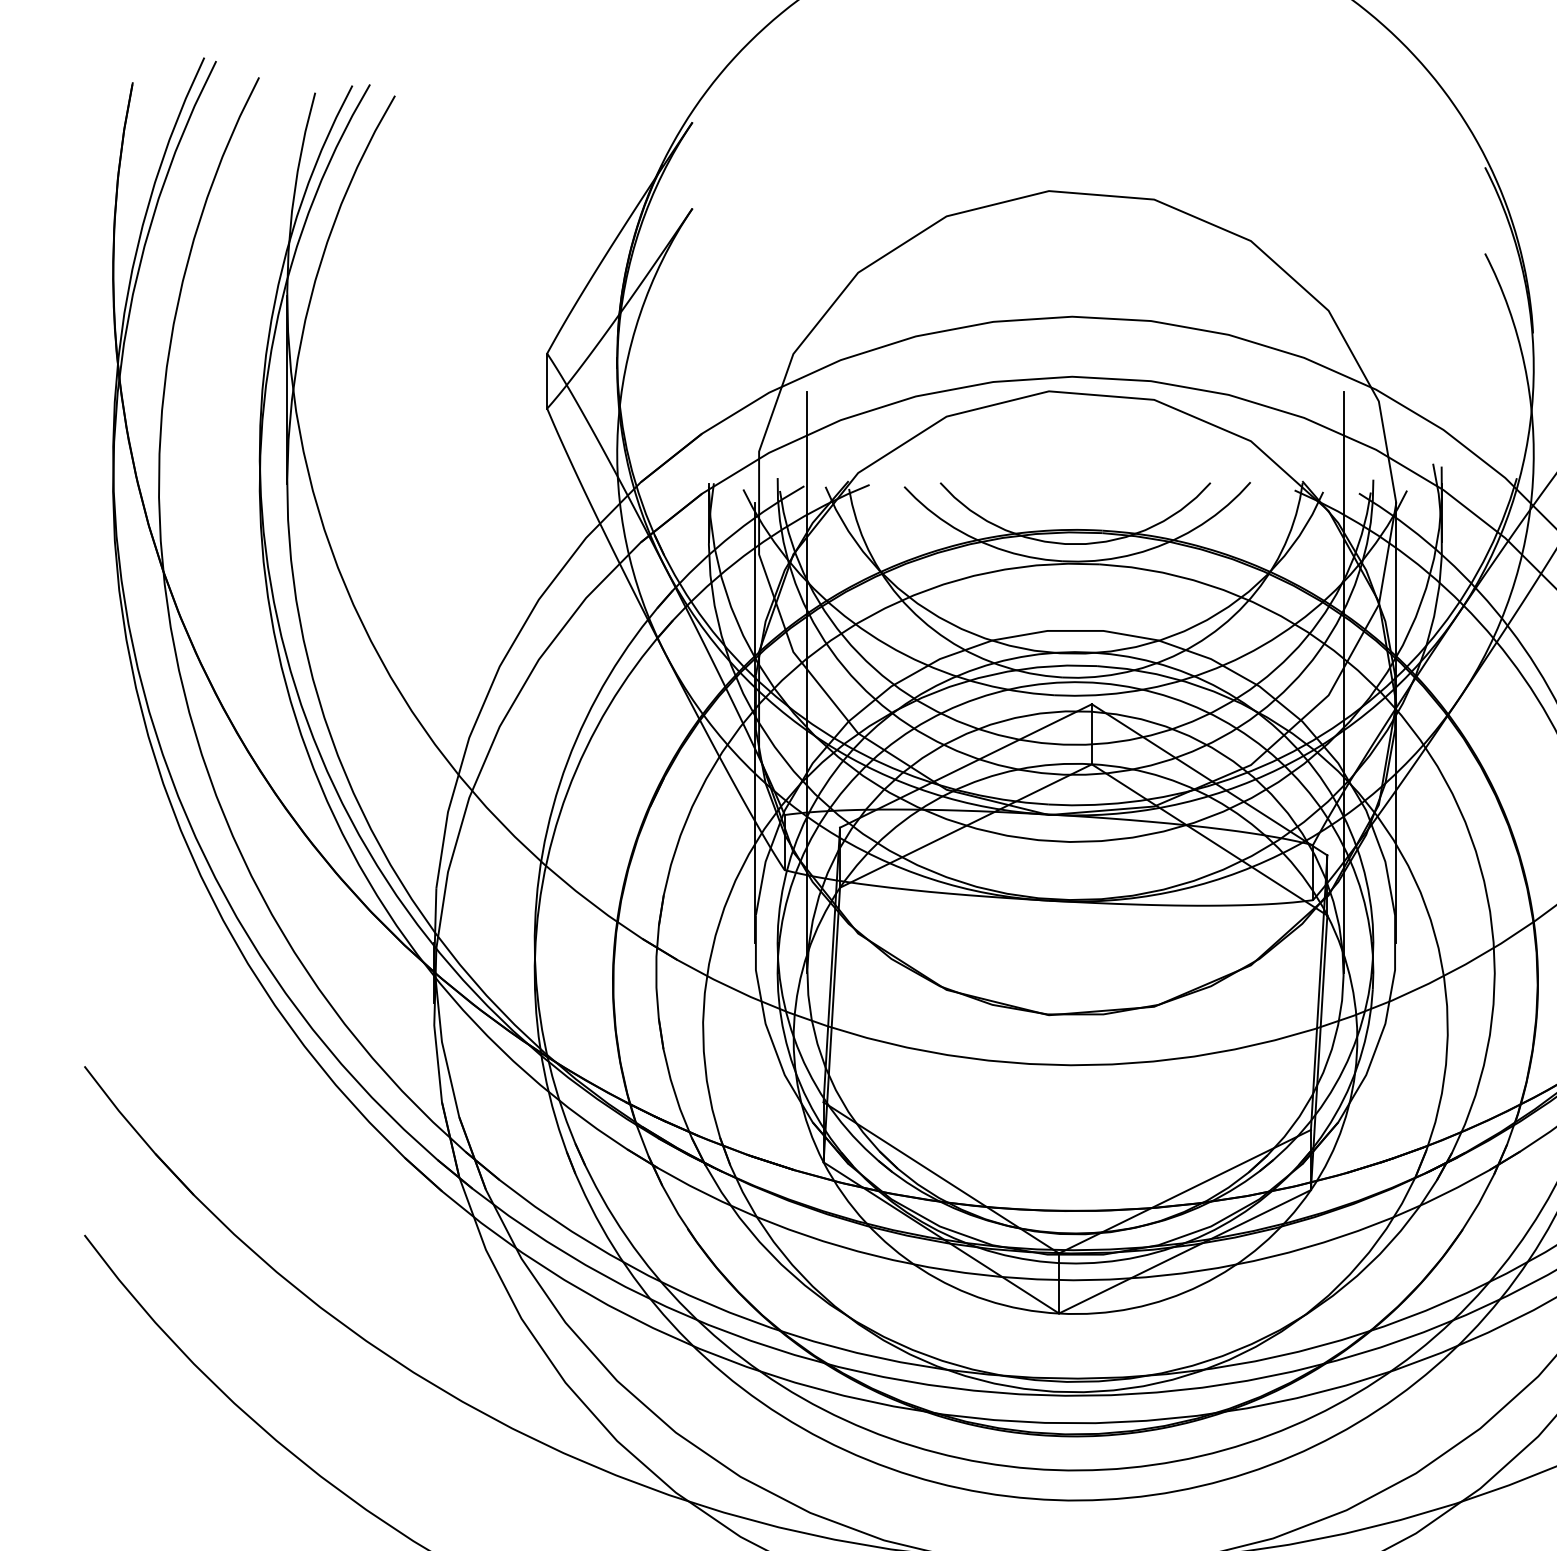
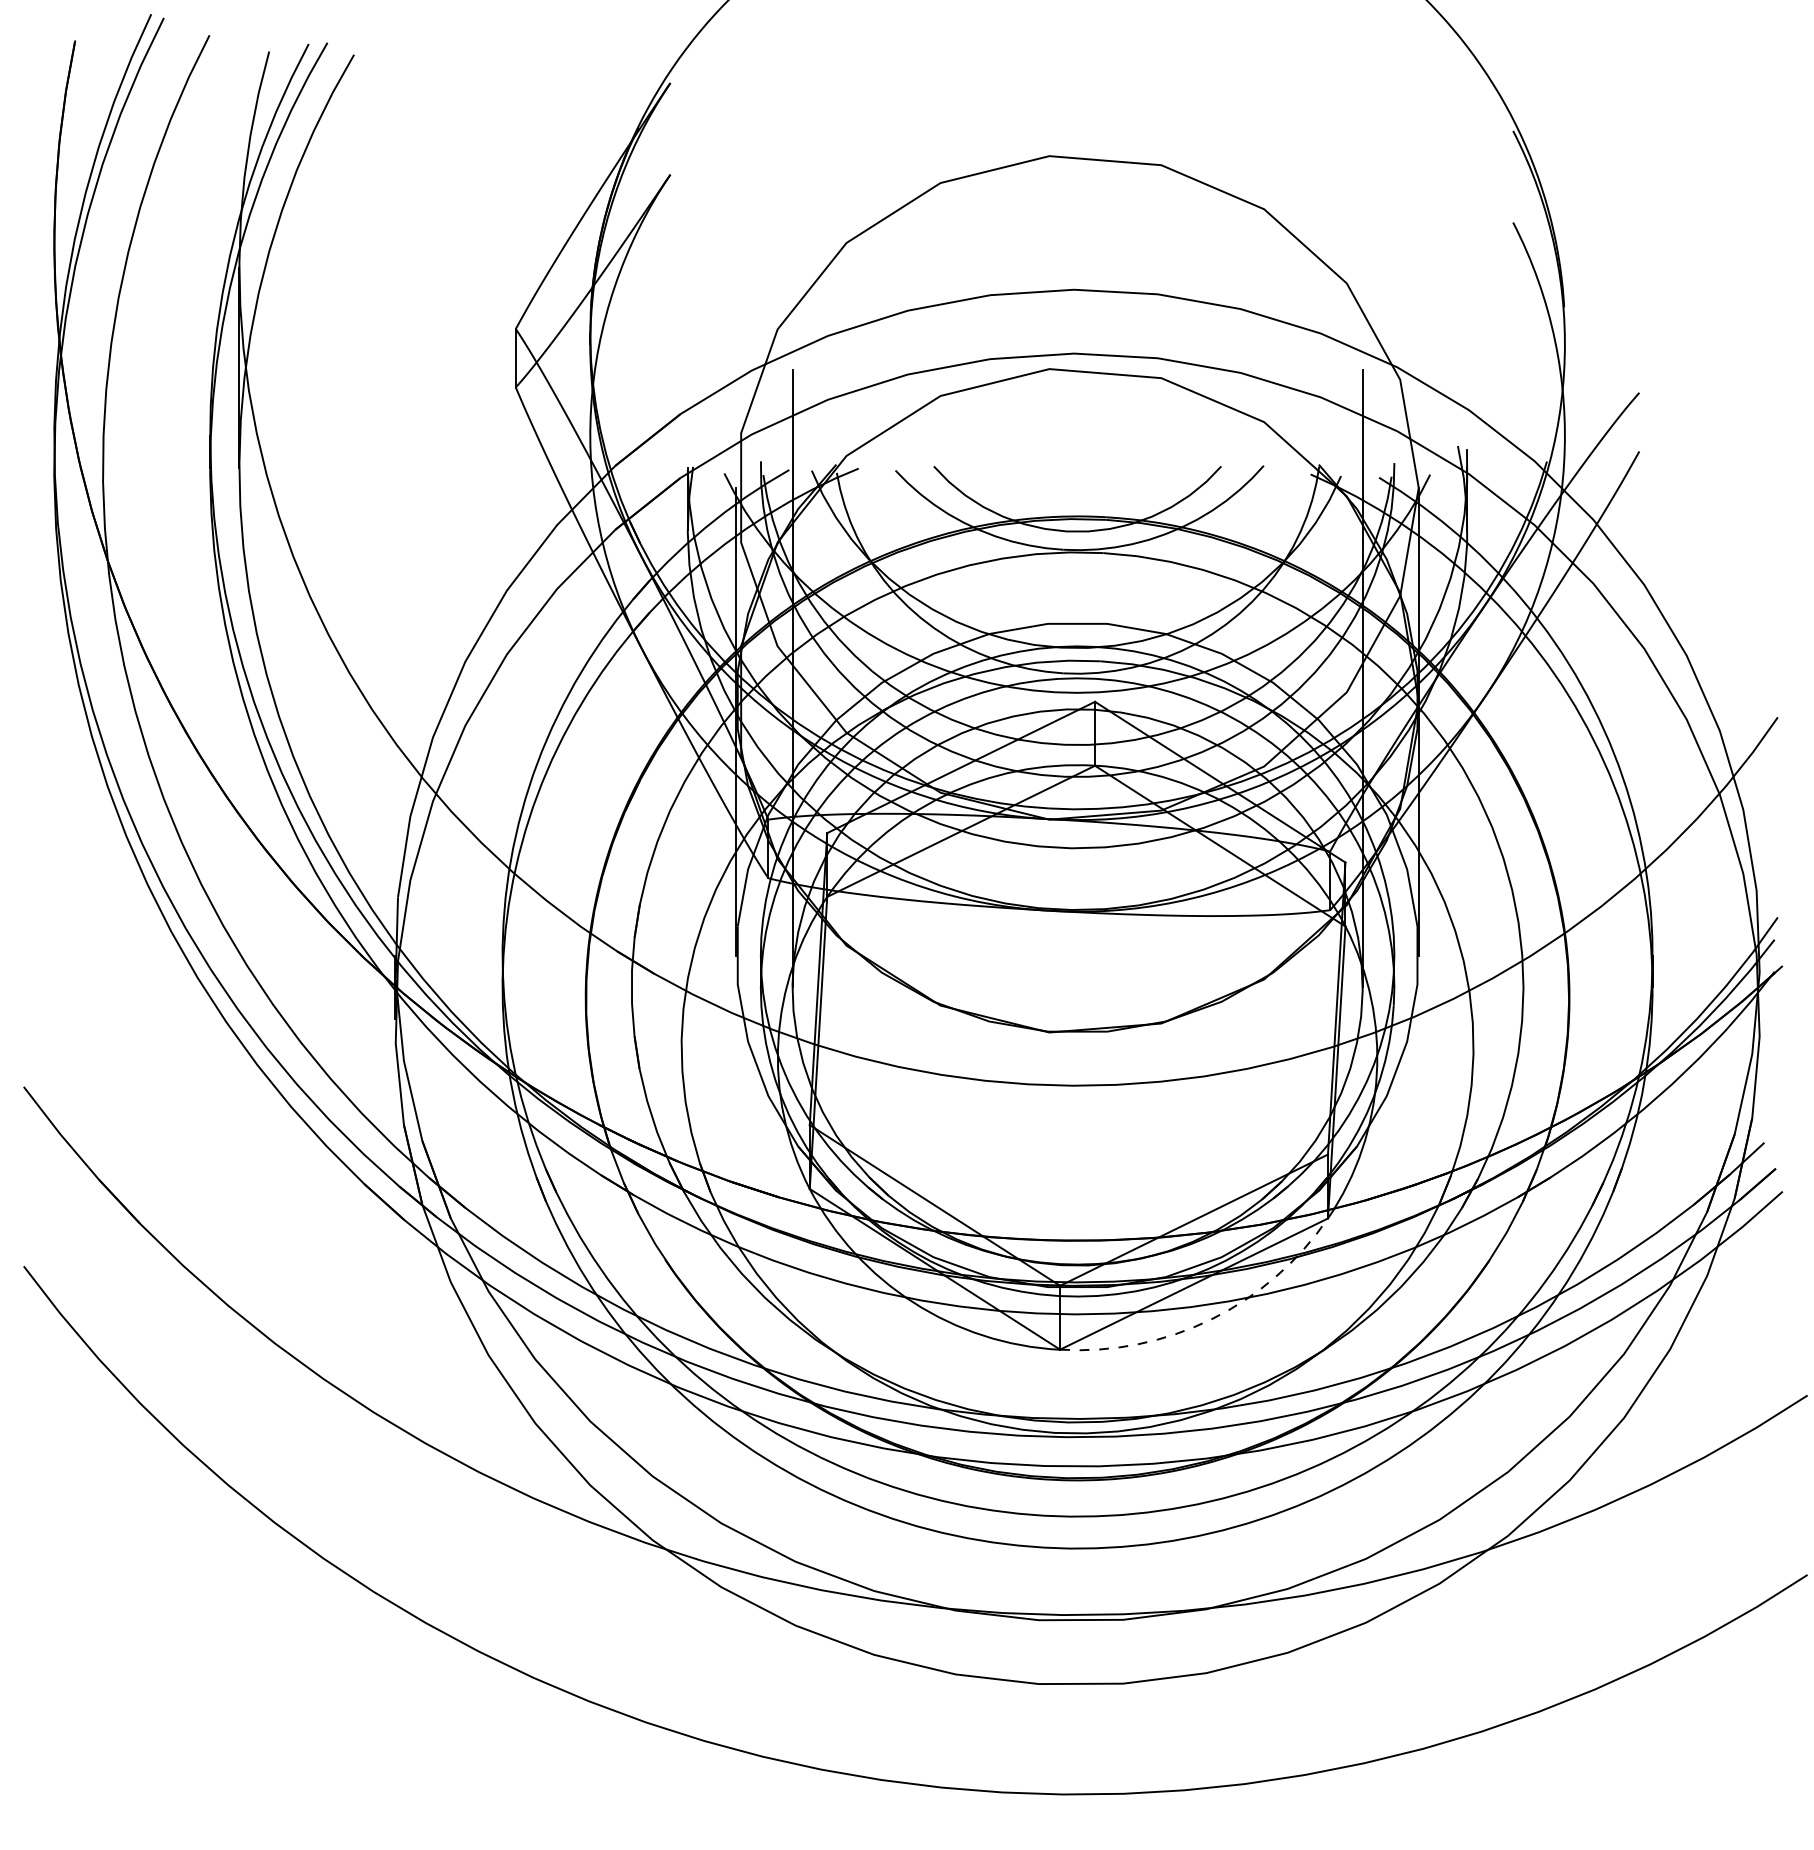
arc: (1201, 1285) -> (1211, 1319), solid -> dashed

